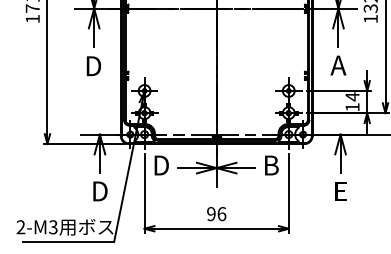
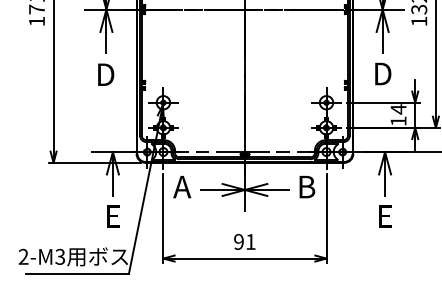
text: (338, 65) -> (382, 73), A -> D
text: (161, 165) -> (182, 187), D -> A
text: (100, 191) -> (113, 216), D -> E
text: (221, 214) -> (250, 242), 96 -> 91

